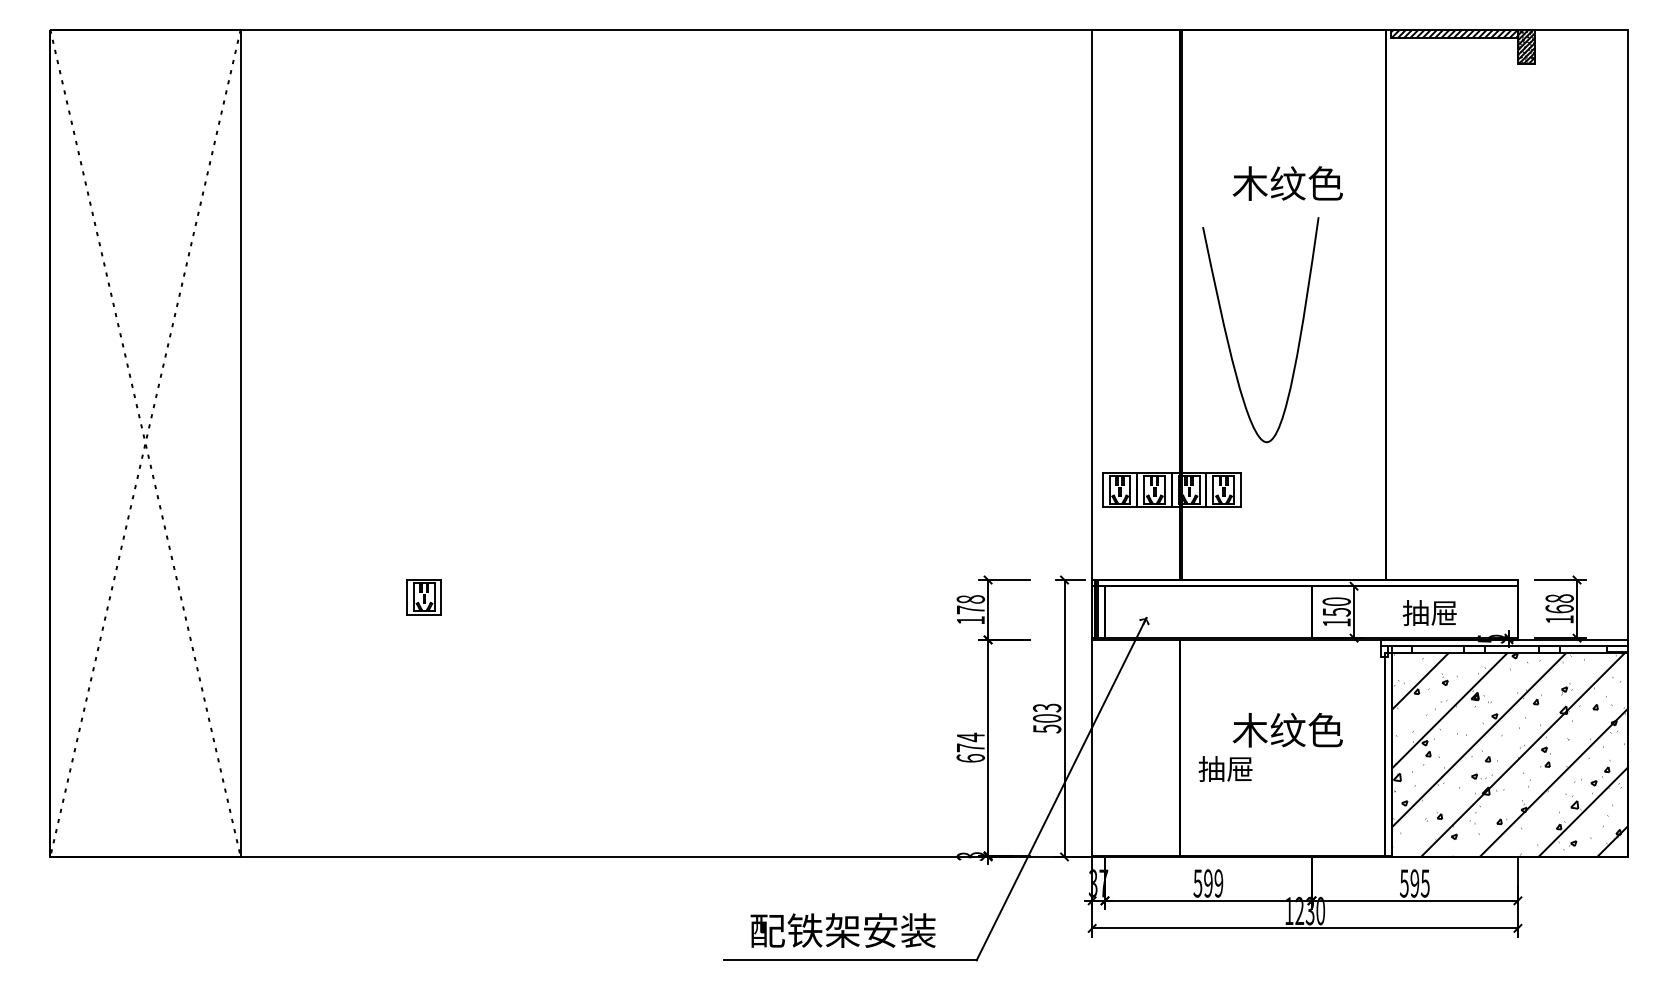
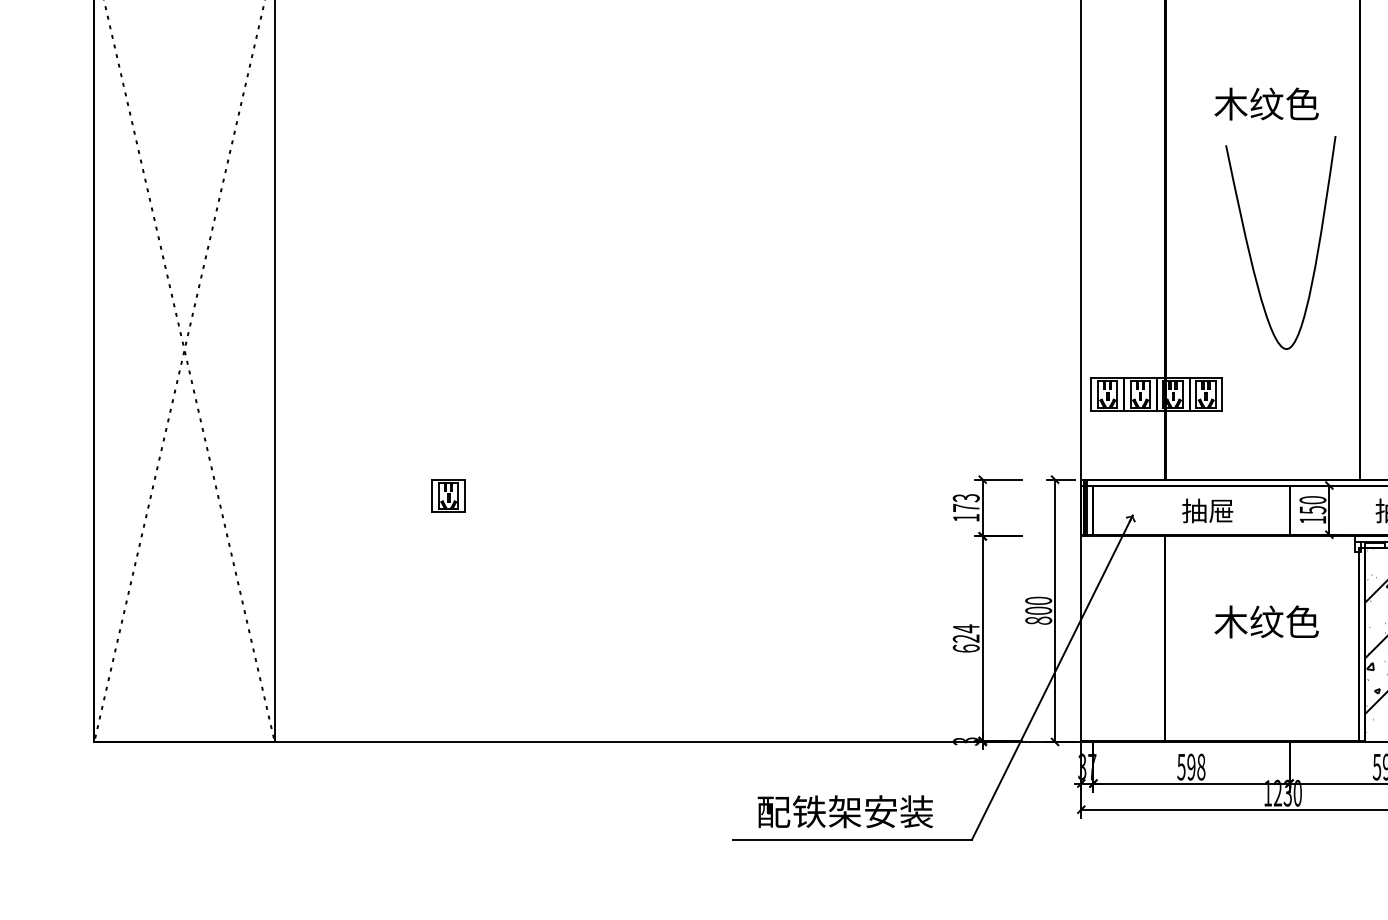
curve: (1227, 334) -> (1249, 247), moved
text: (970, 599) -> (966, 498), 178 -> 173
text: (1047, 718) -> (1038, 610), 503 -> 800
text: (970, 747) -> (966, 638), 674 -> 624
text: (1225, 768) -> (1207, 510), moved
text: (1218, 883) -> (1200, 767), 599 -> 598

